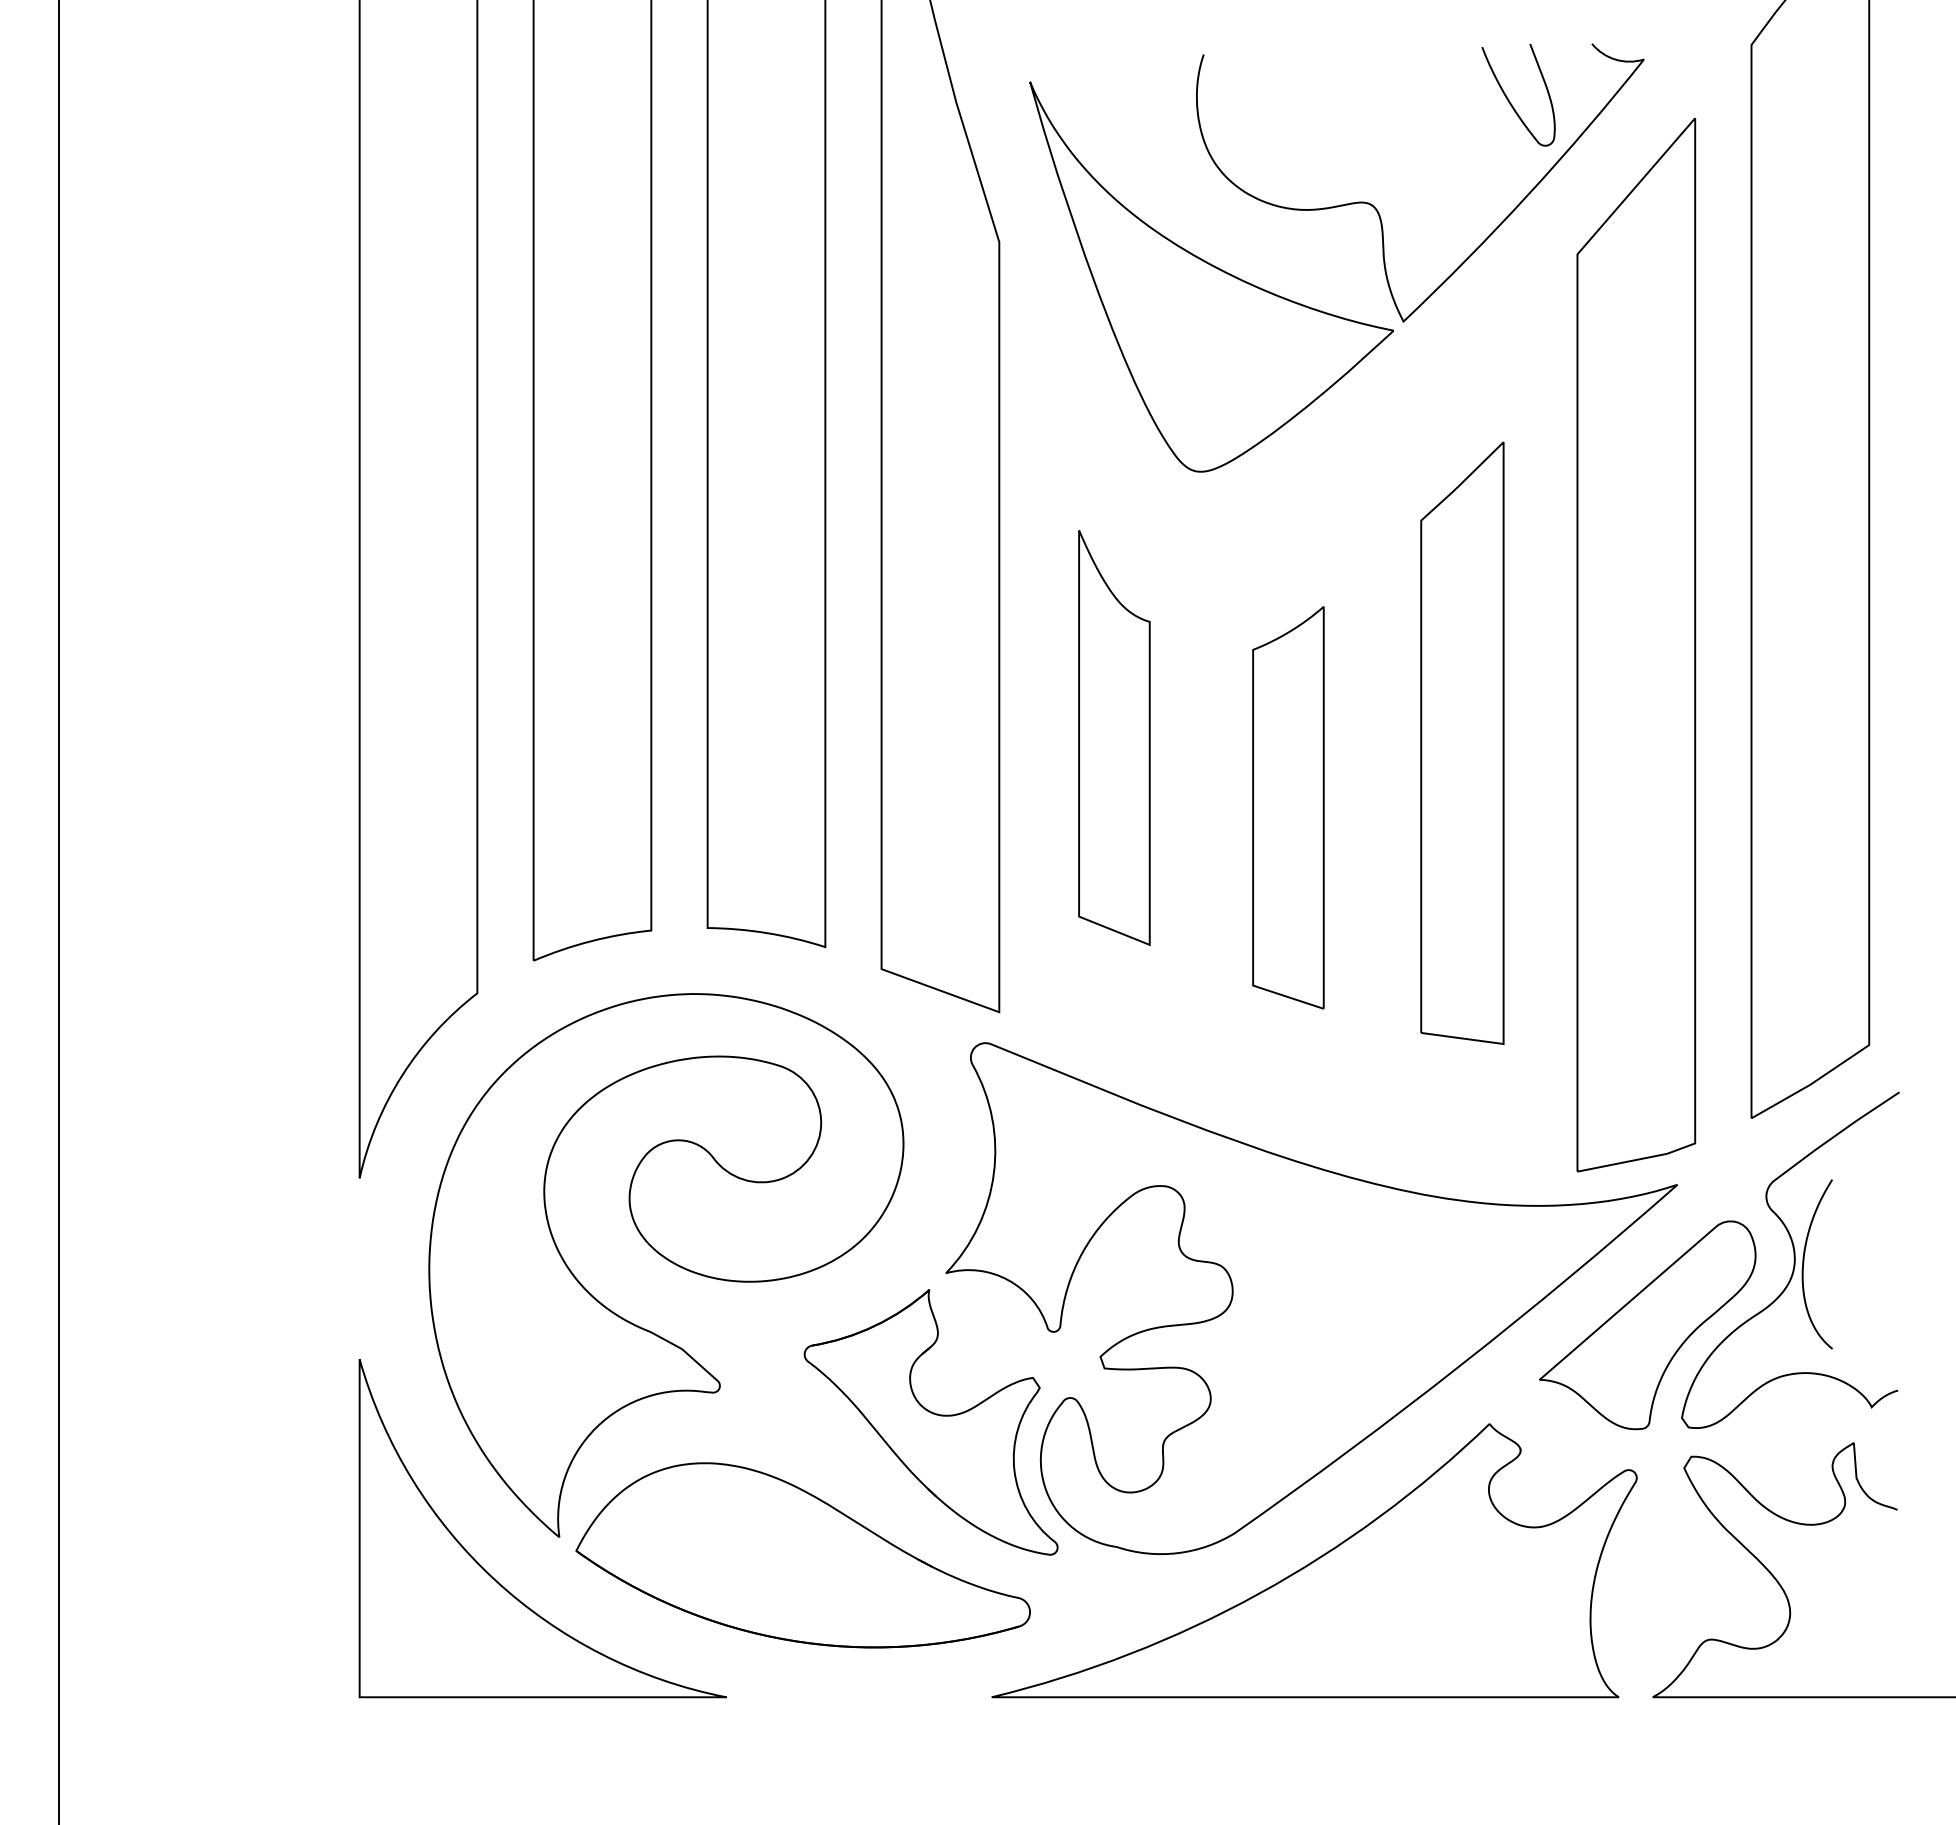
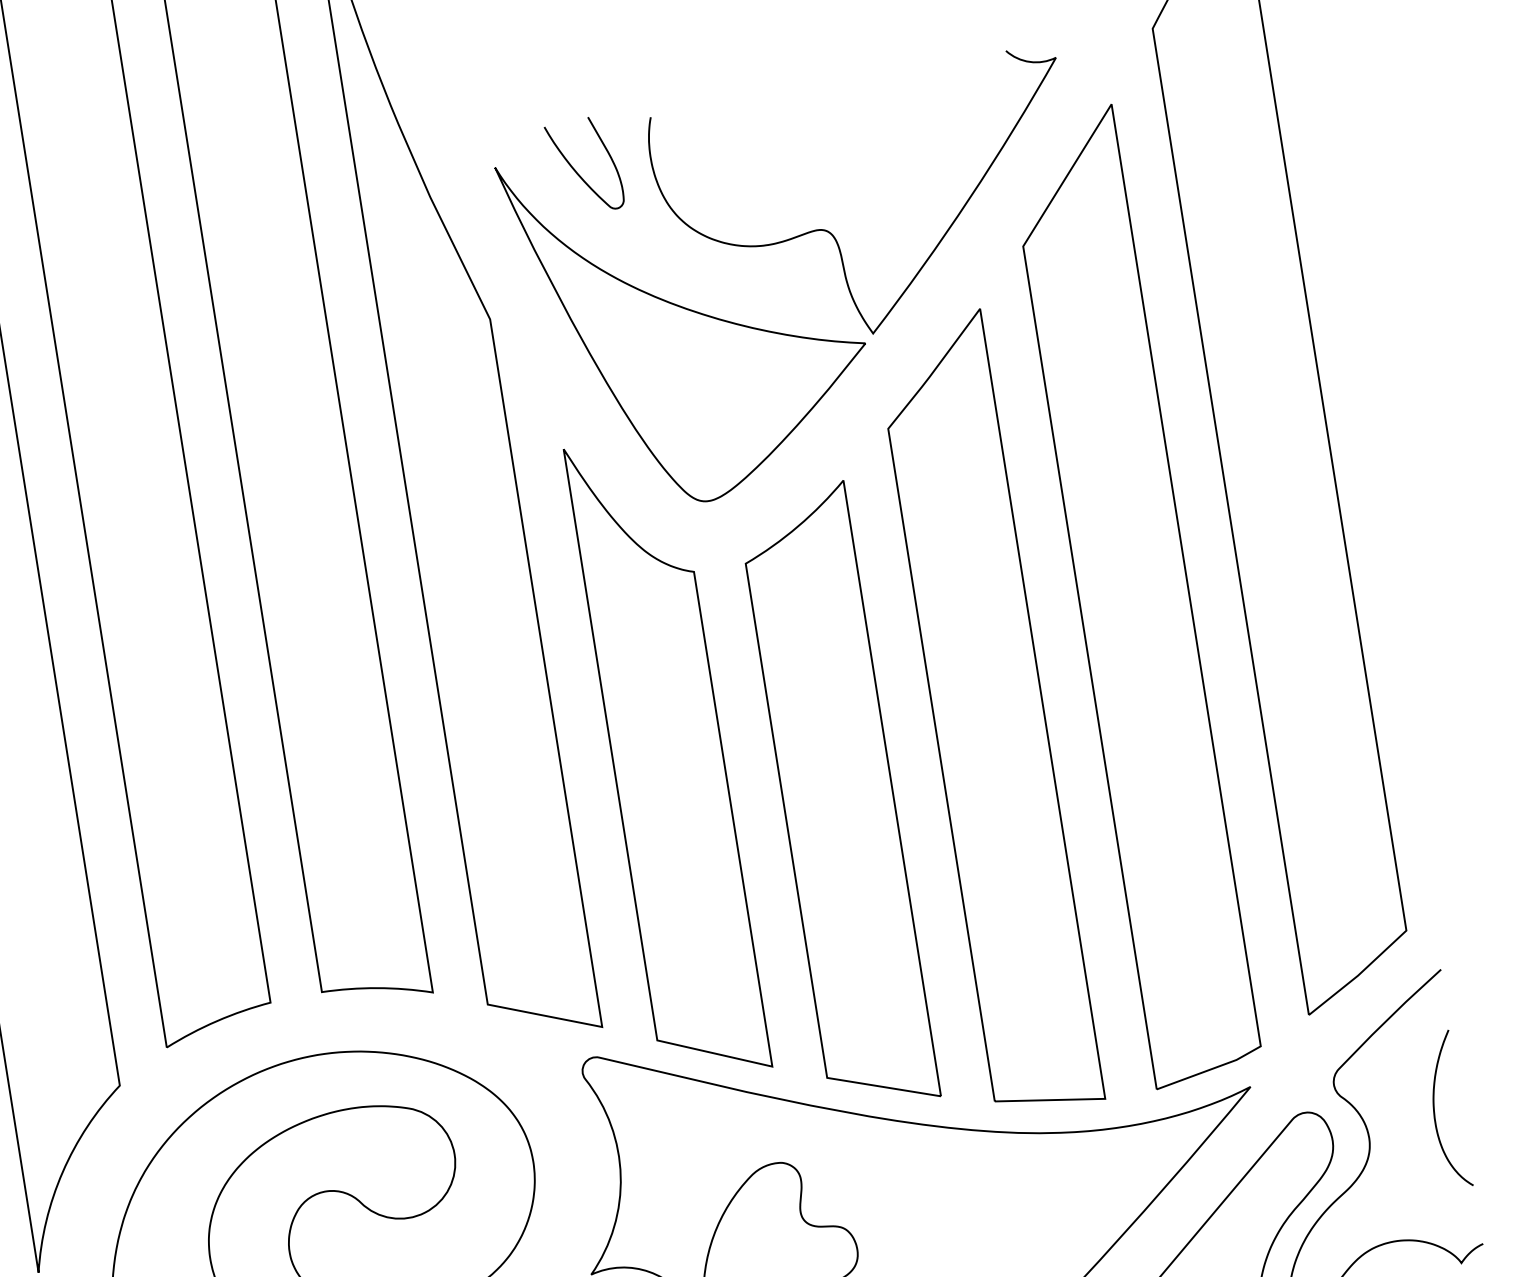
curve: (1510, 101) -> (578, 172), moved
part: (1114, 737) -> (668, 757), size x1.67
part: (1462, 742) -> (988, 711), size x1.43
part: (1288, 807) -> (838, 796), size x1.67
curve: (1804, 1263) -> (1435, 1111), moved

